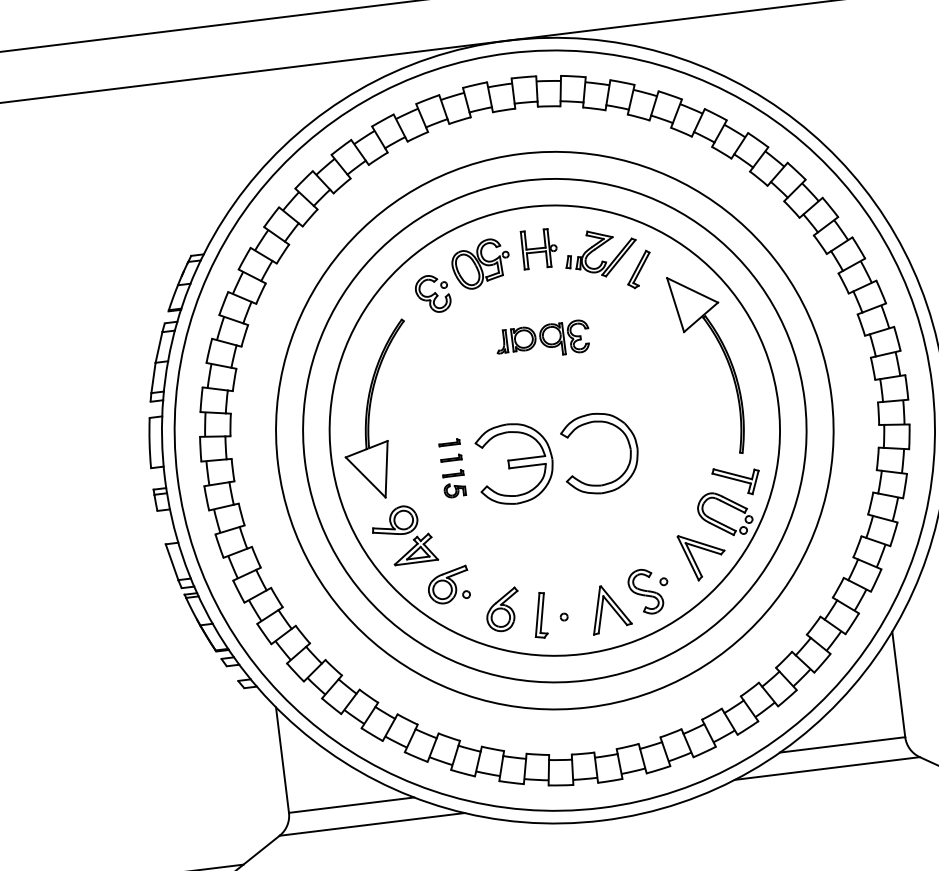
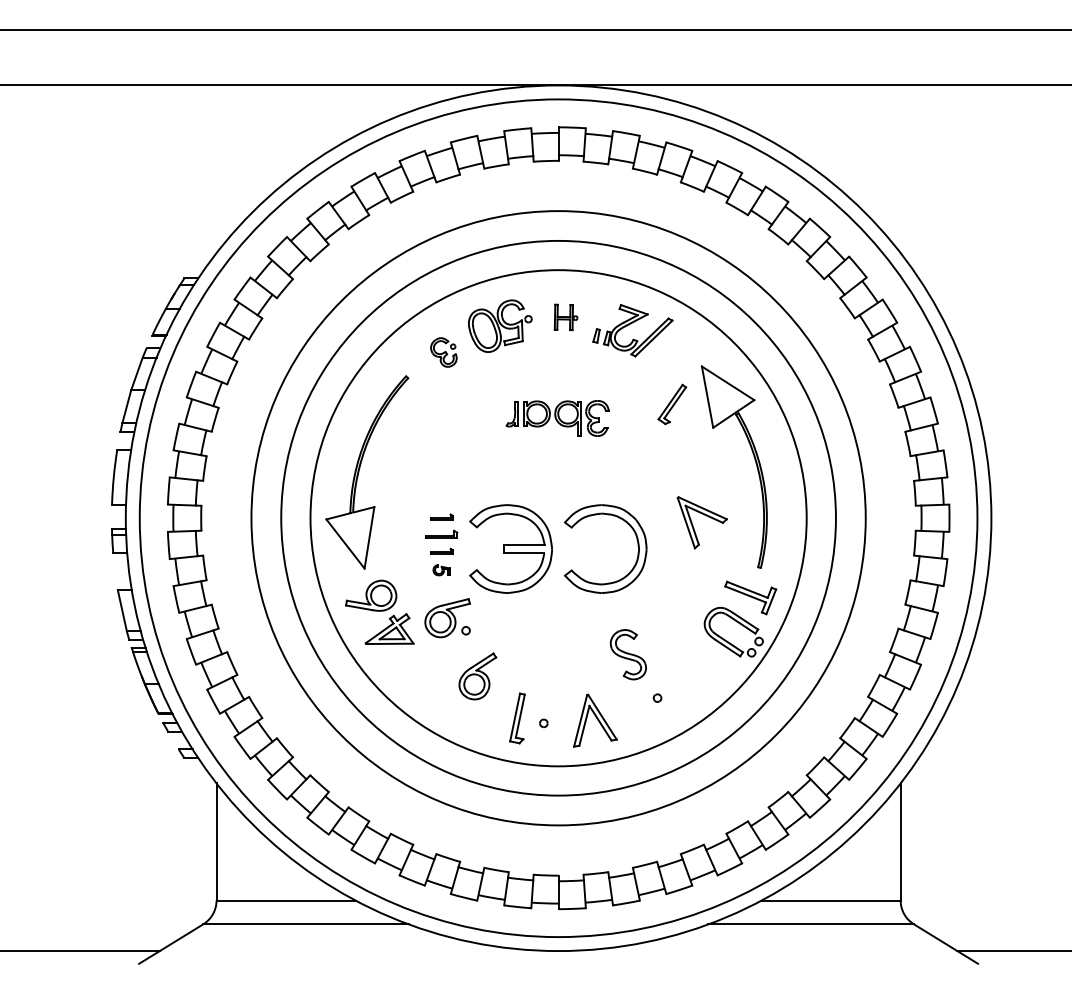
part: (538, 249) -> (565, 317), size x0.6
part: (639, 269) -> (672, 404), moved
part: (432, 294) -> (443, 352), size x0.7
part: (451, 457) -> (441, 533), size x1.4
part: (455, 490) -> (441, 570), size x0.7
part: (703, 549) -> (704, 515), moved
part: (448, 585) -> (447, 618), moved
part: (644, 591) -> (627, 654), moved
part: (502, 610) -> (477, 676), moved

